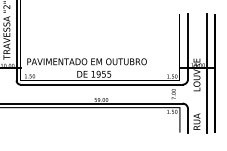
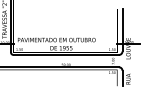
line: (206, 73) -> (134, 47), removed

